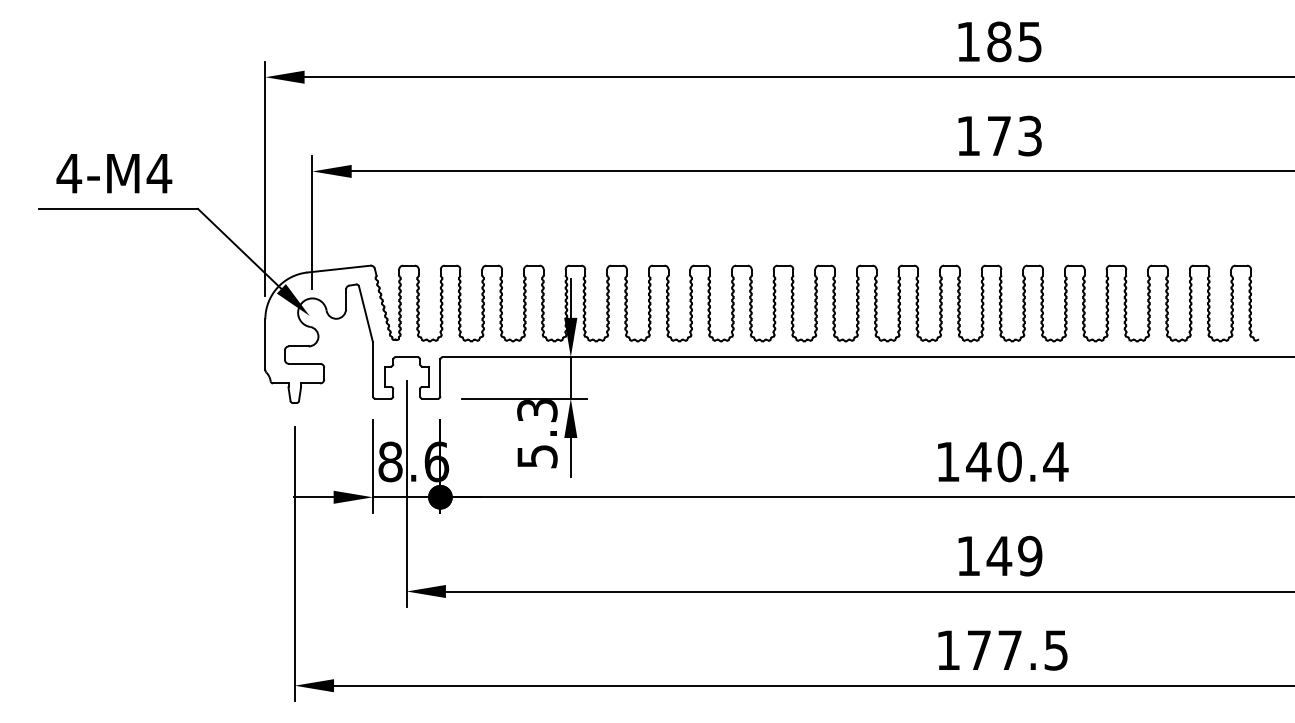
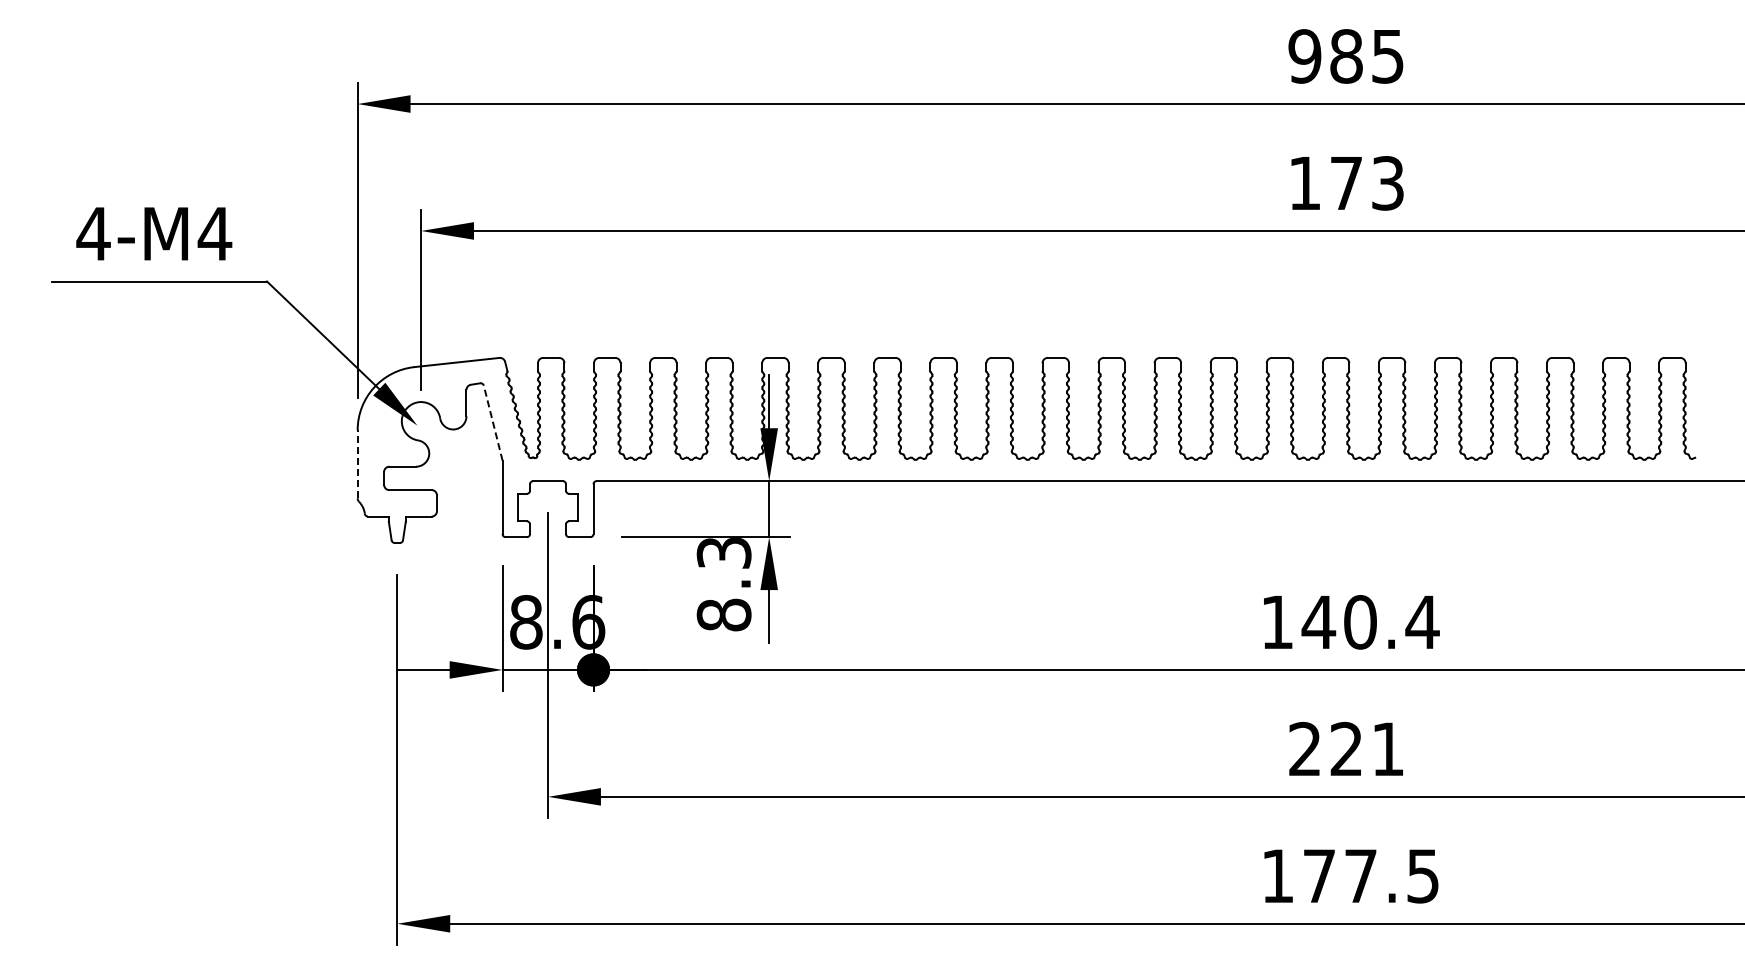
text: (968, 41) -> (1304, 56), 185 -> 985
line: (366, 314) -> (493, 423), solid -> dashed
line: (265, 344) -> (357, 464), solid -> dashed
text: (536, 456) -> (723, 614), 5.3 -> 8.3
text: (999, 555) -> (1346, 748), 149 -> 221

